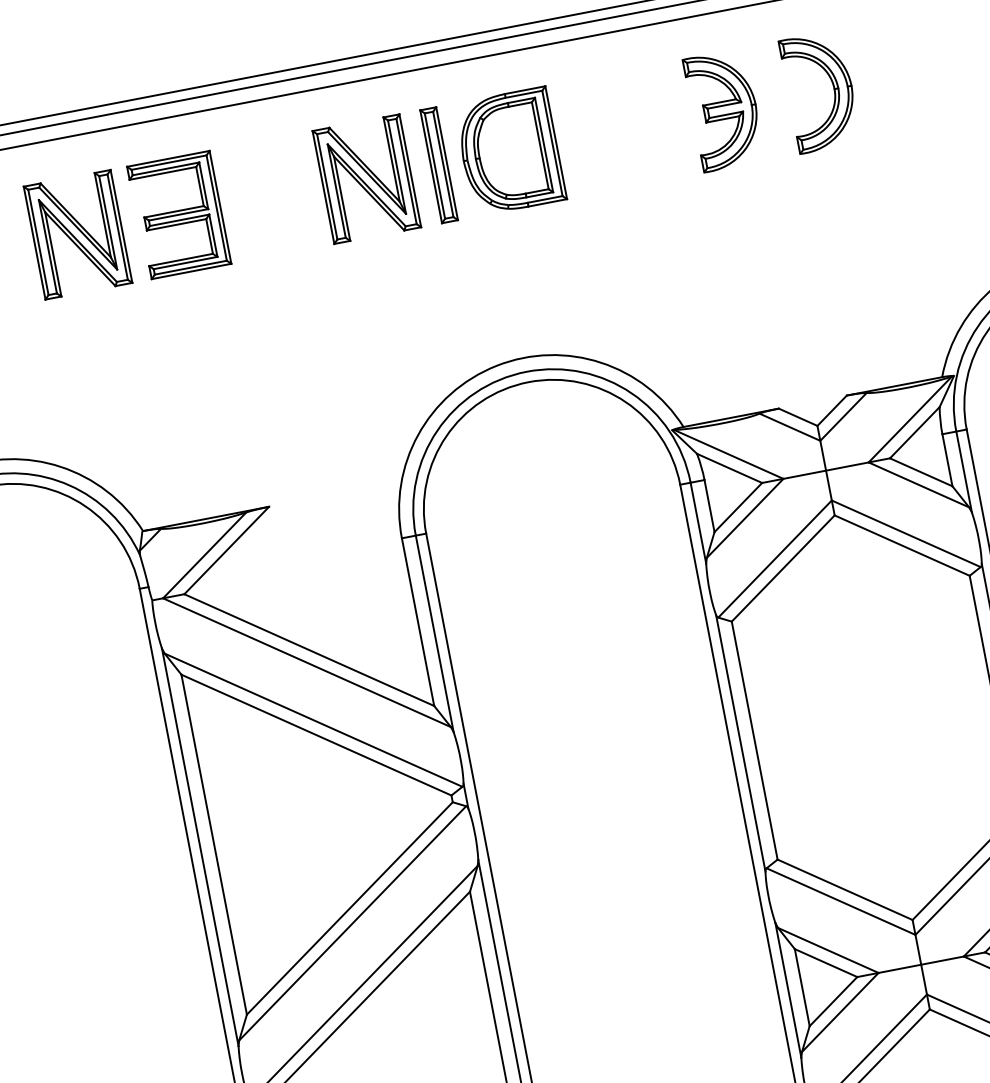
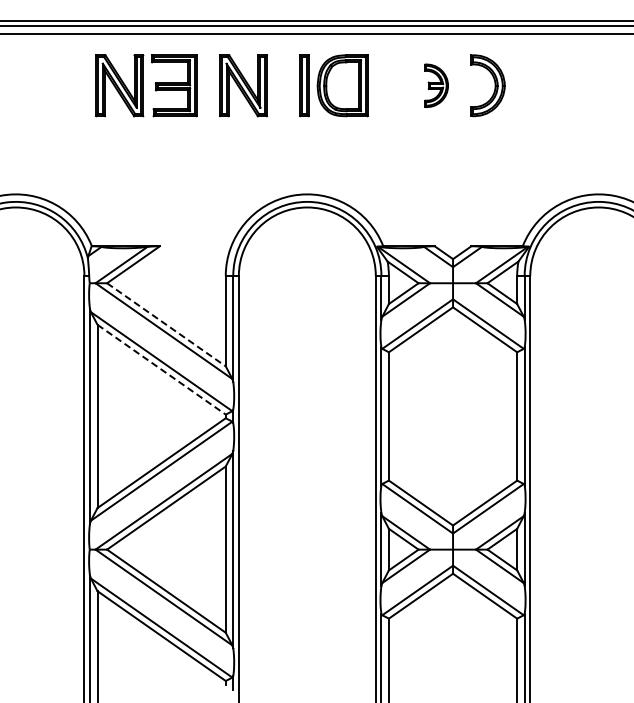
part: (724, 109) -> (436, 85), size x0.7
part: (492, 154) -> (333, 85), moved
part: (127, 224) -> (146, 85), moved
line: (309, 651) -> (166, 325), solid -> dashed
line: (318, 736) -> (162, 370), solid -> dashed

